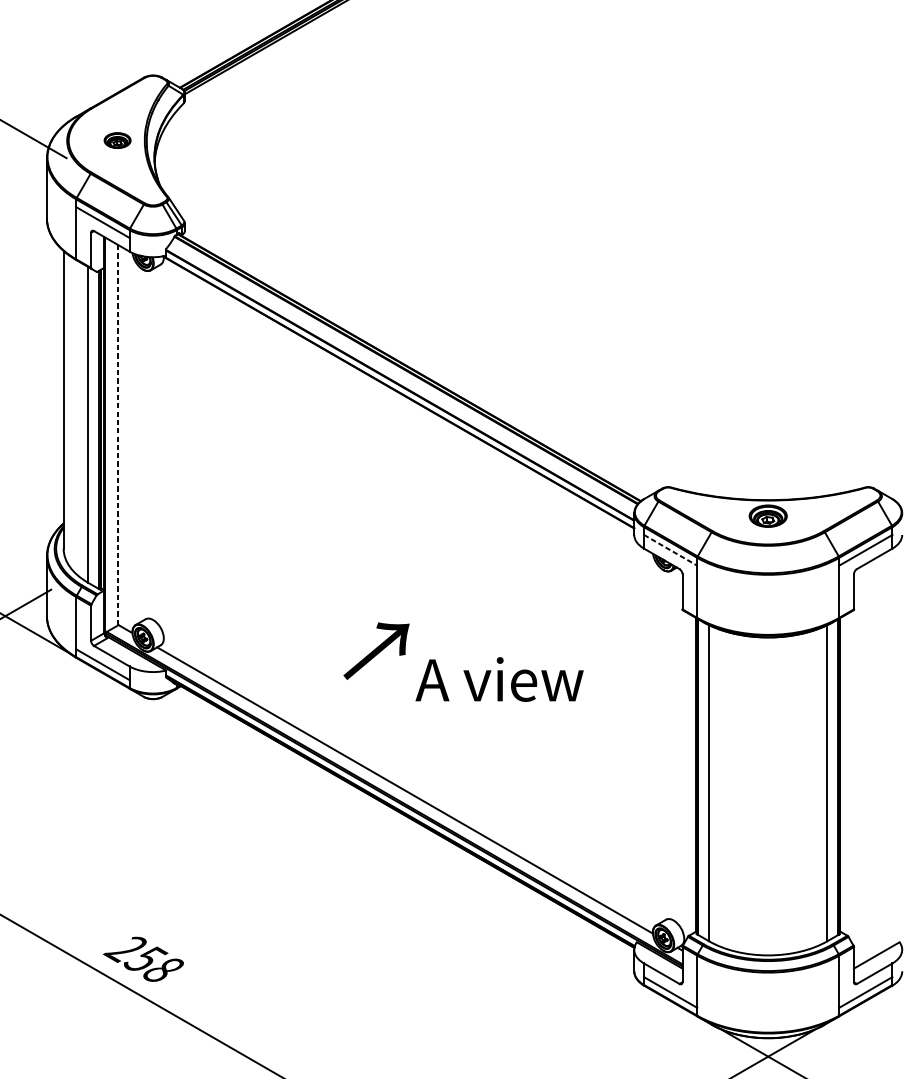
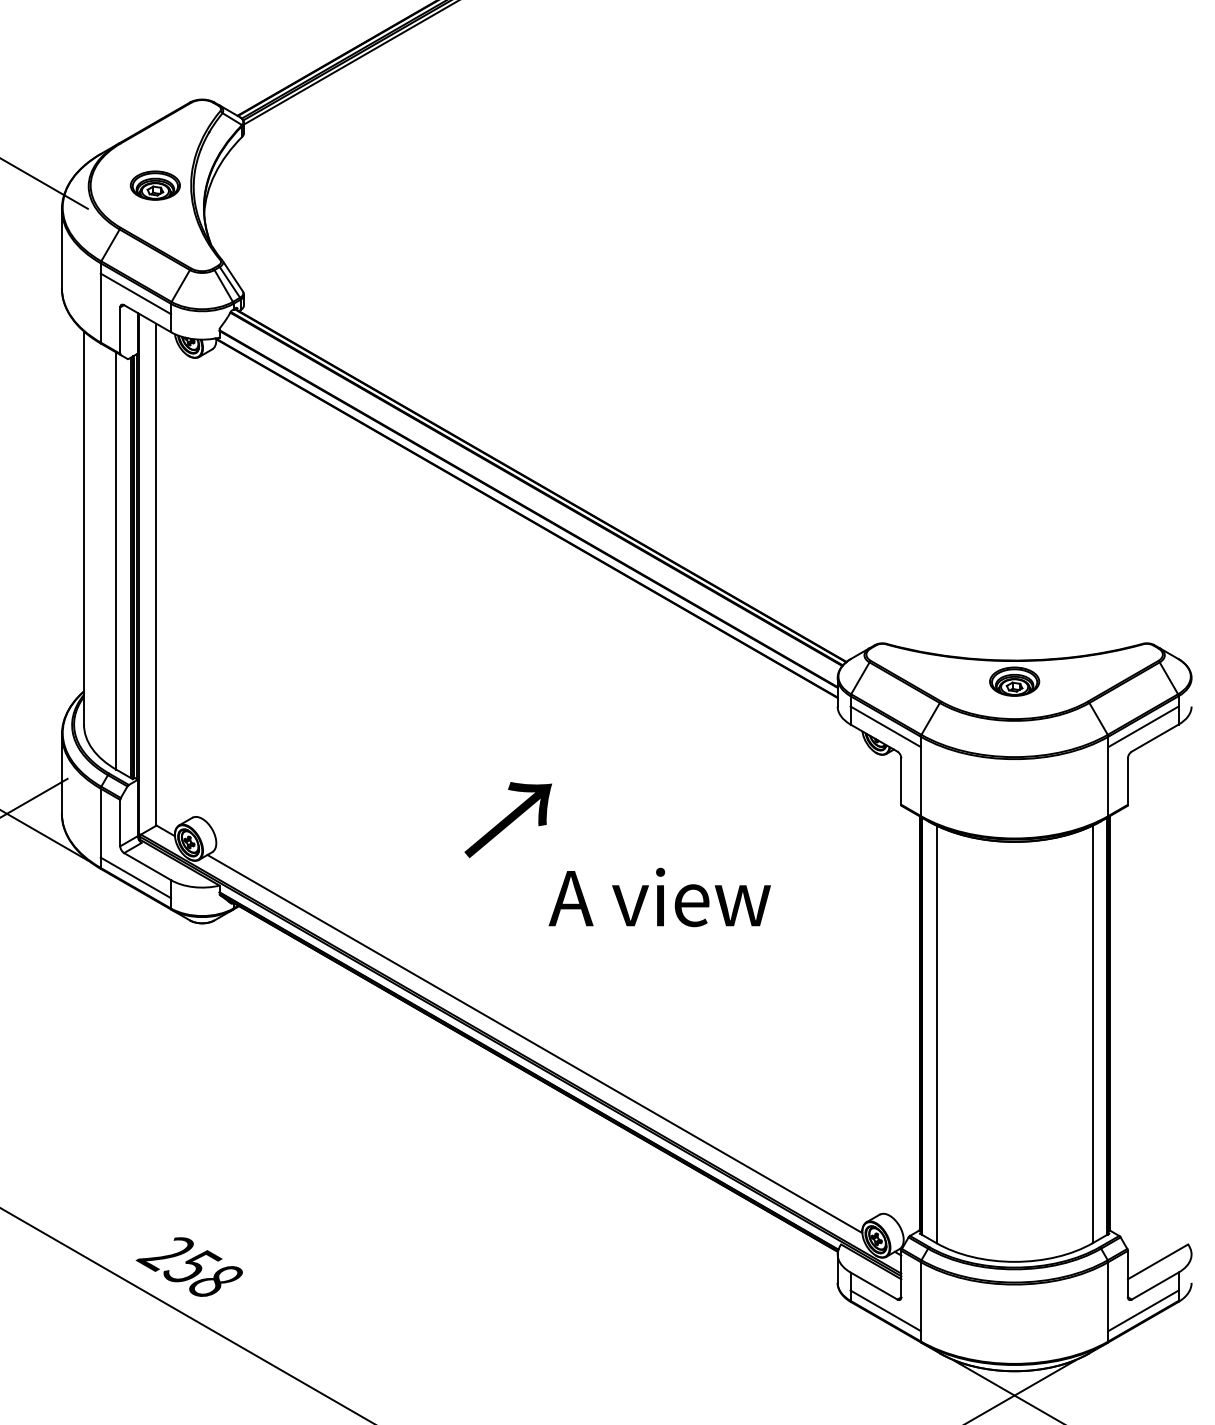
part: (117, 140) -> (154, 185), size x1.43
line: (118, 435) -> (156, 574), dashed -> solid
line: (670, 550) -> (885, 726), dashed -> solid
text: (376, 651) -> (508, 820), moved

